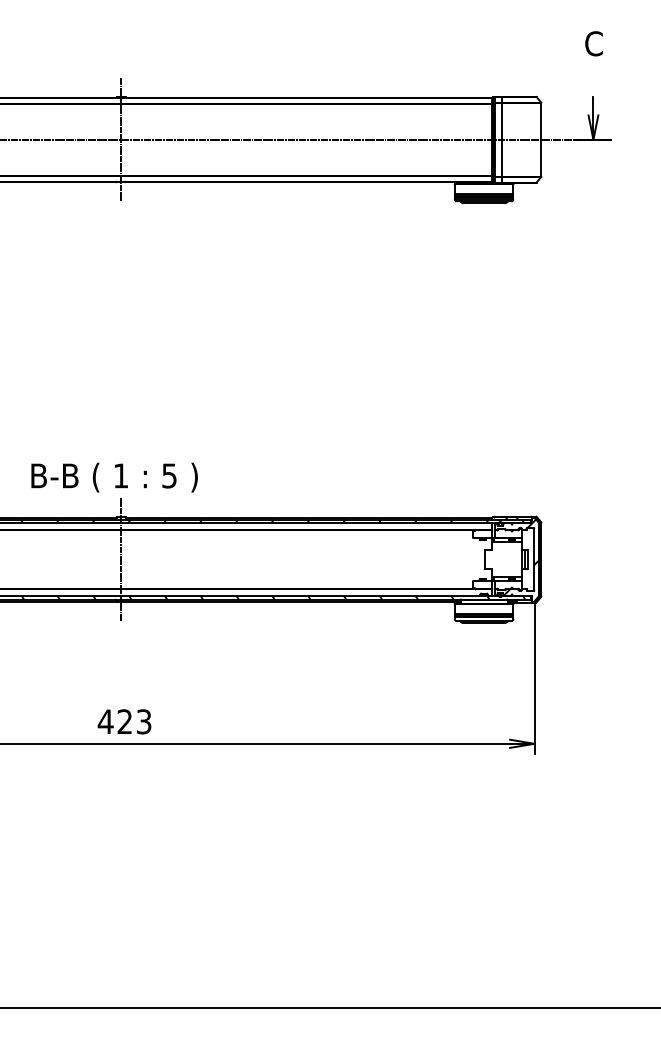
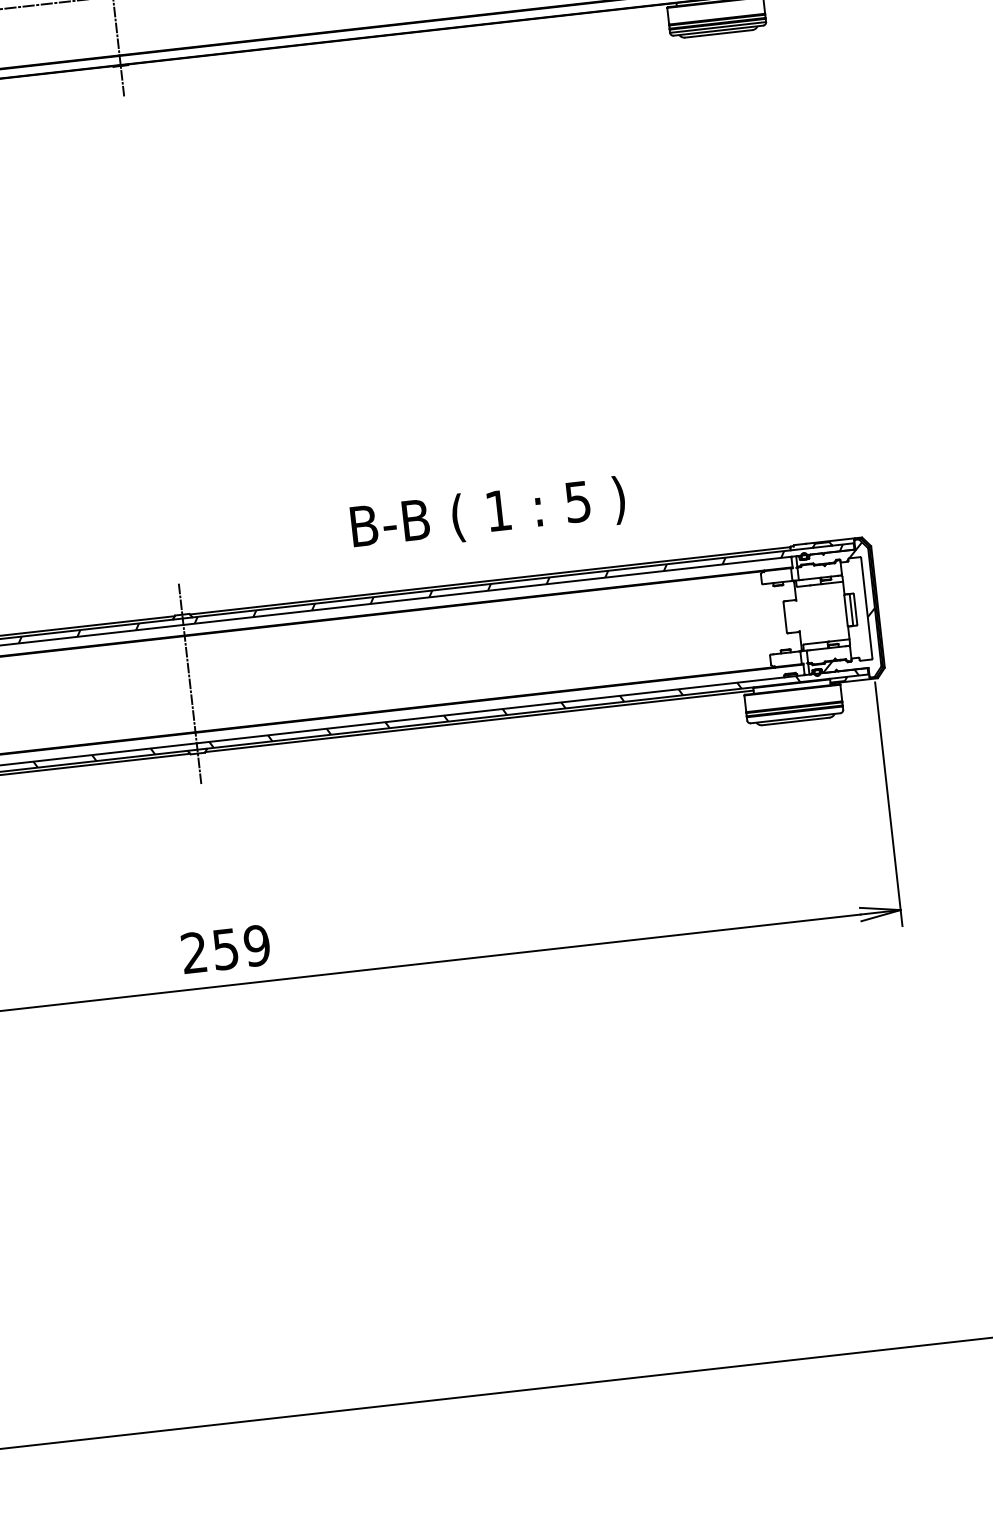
text: (114, 477) -> (488, 514), moved
text: (124, 721) -> (224, 948), 423 -> 259

